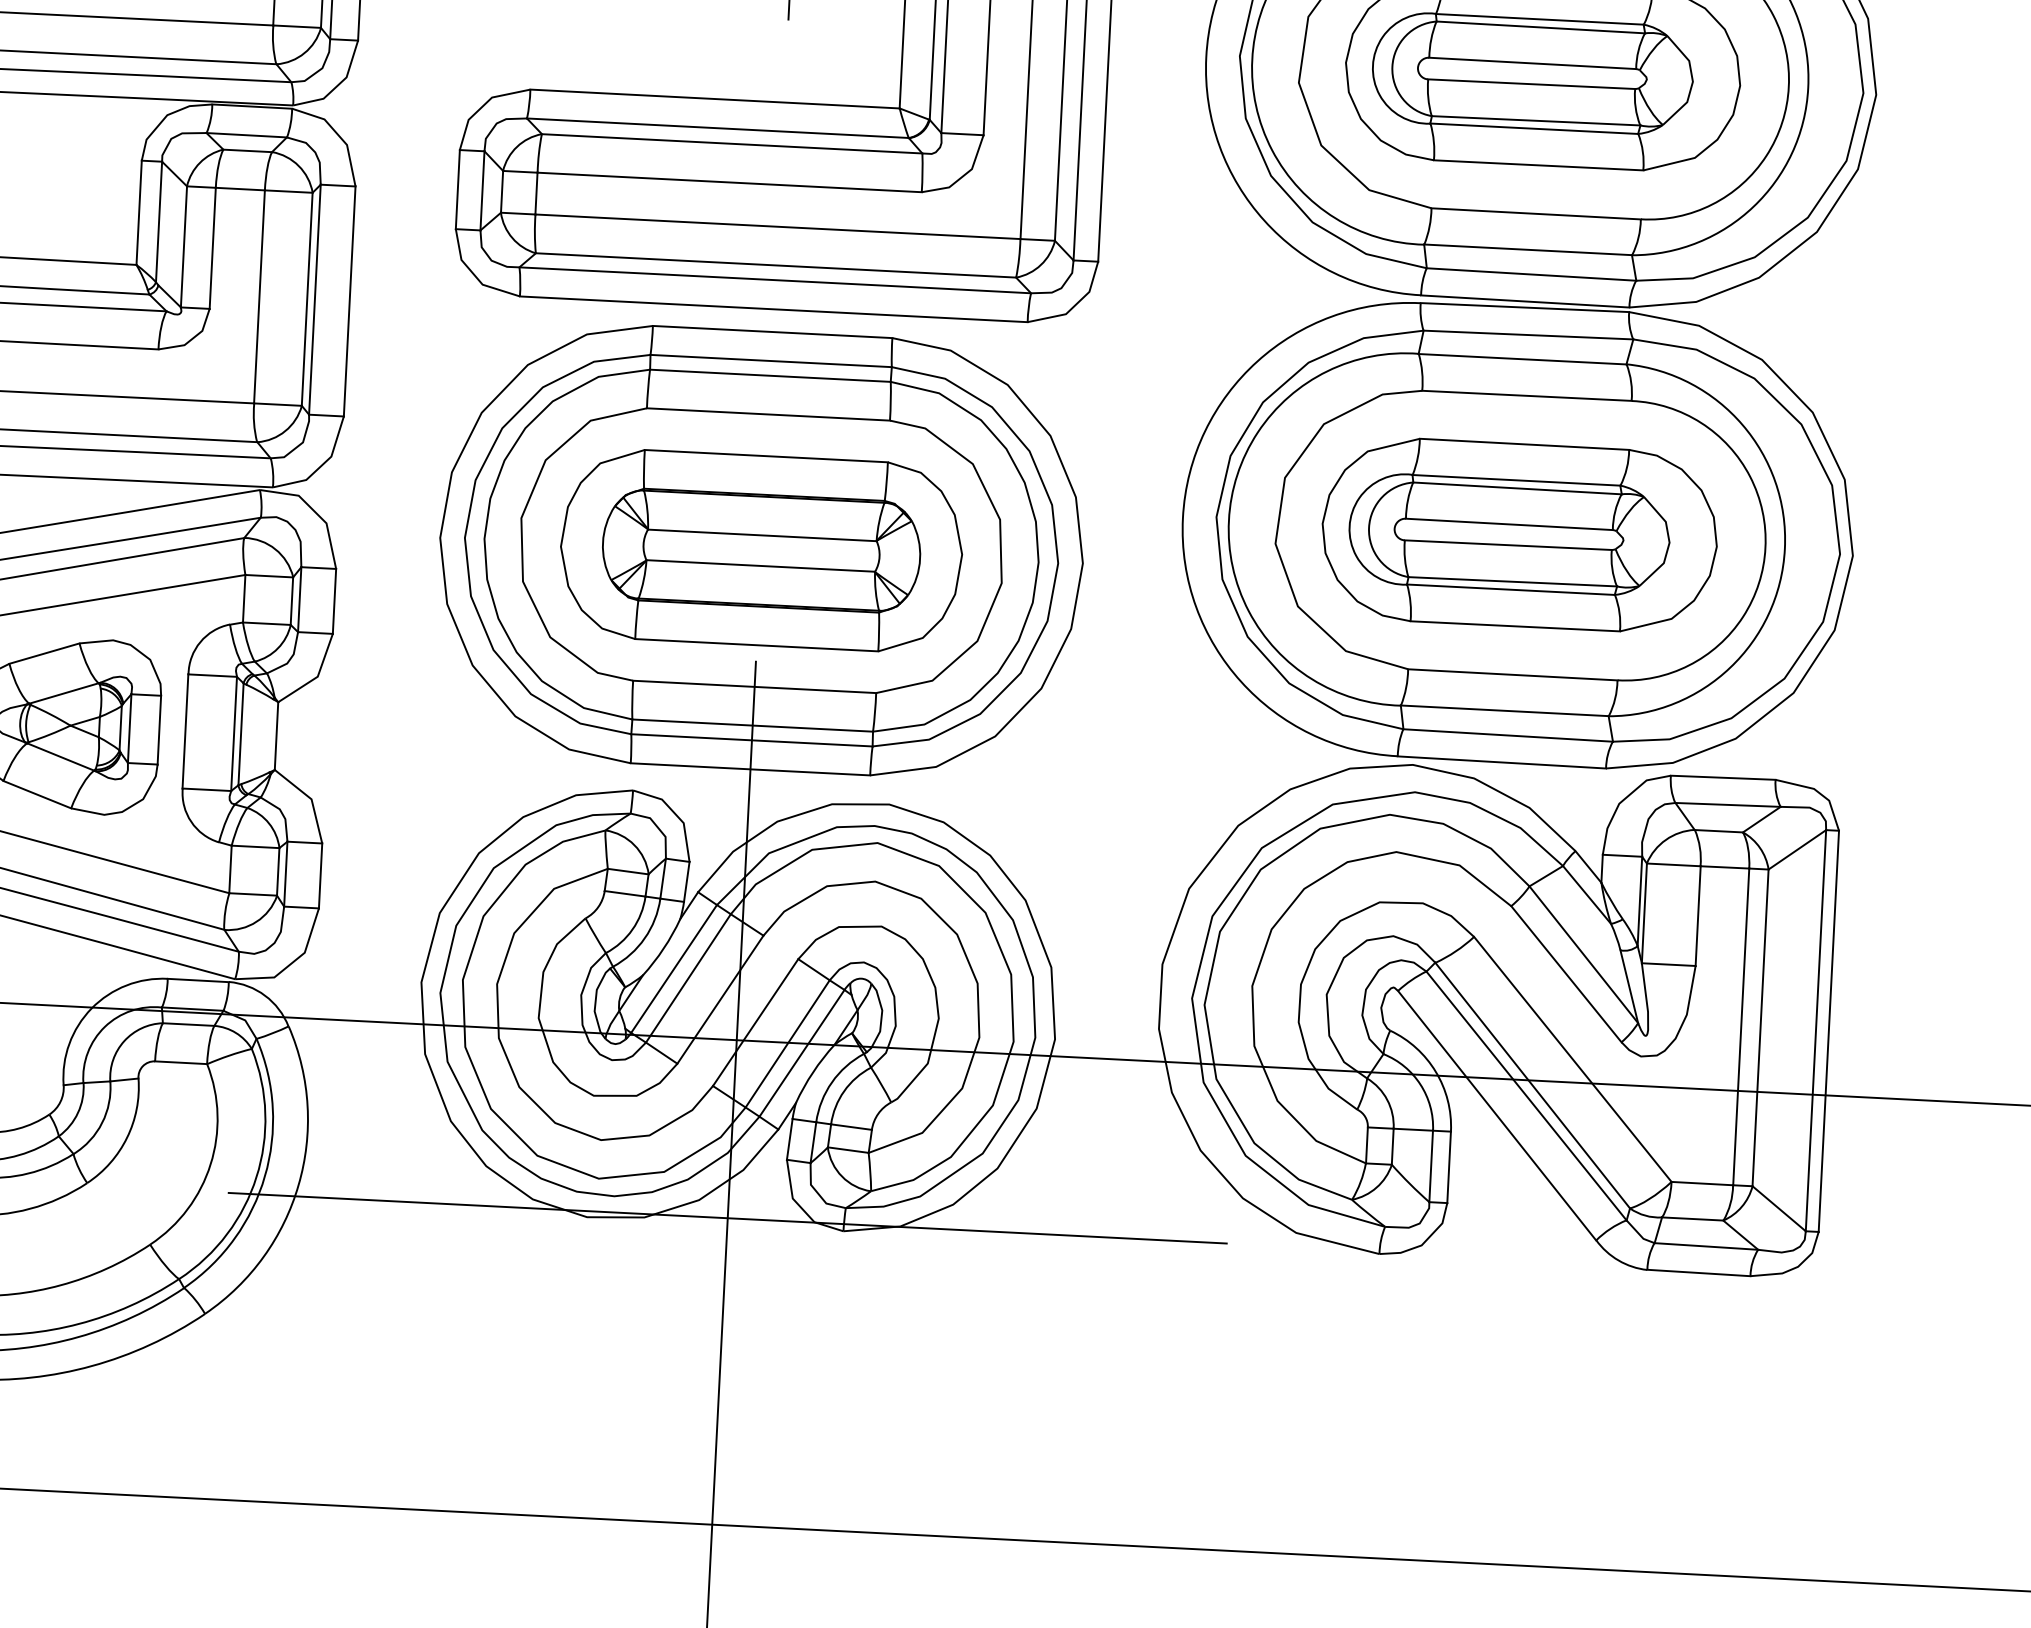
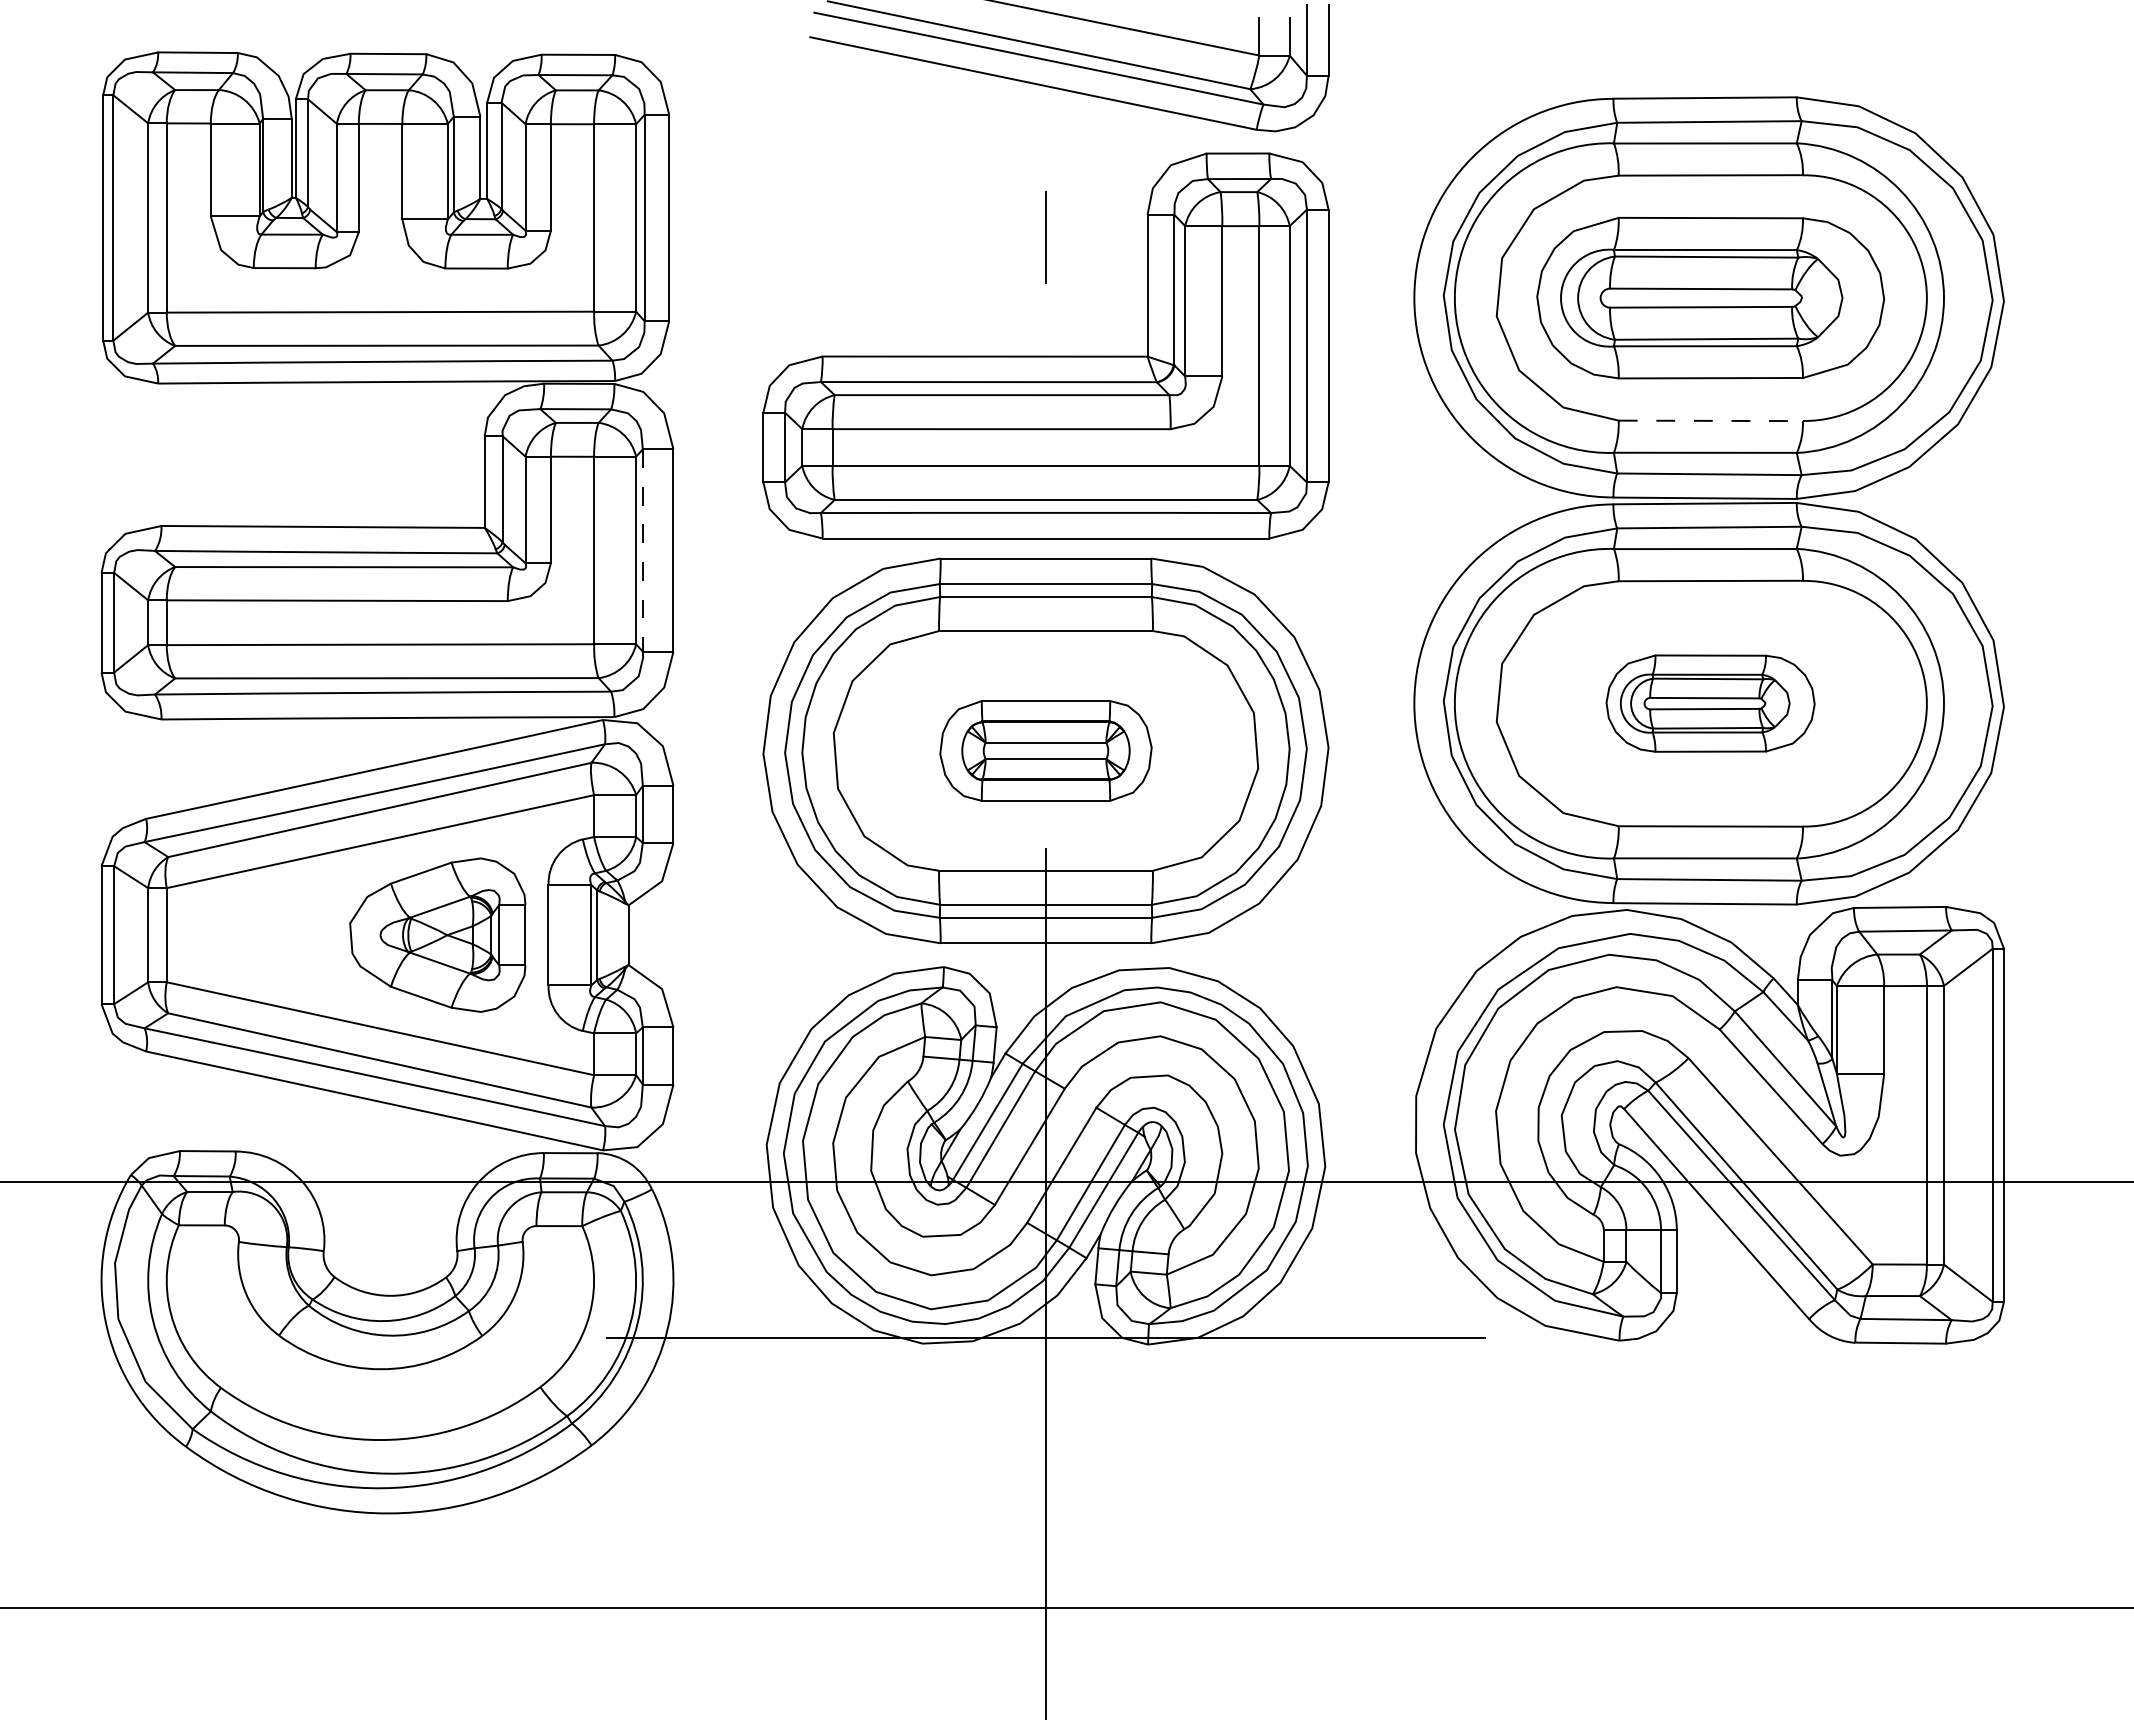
line: (1536, 213) -> (1711, 420), solid -> dashed
line: (314, 300) -> (642, 551), solid -> dashed
part: (1519, 535) -> (1710, 703), size x0.6
part: (761, 550) -> (1045, 750), size x0.6

